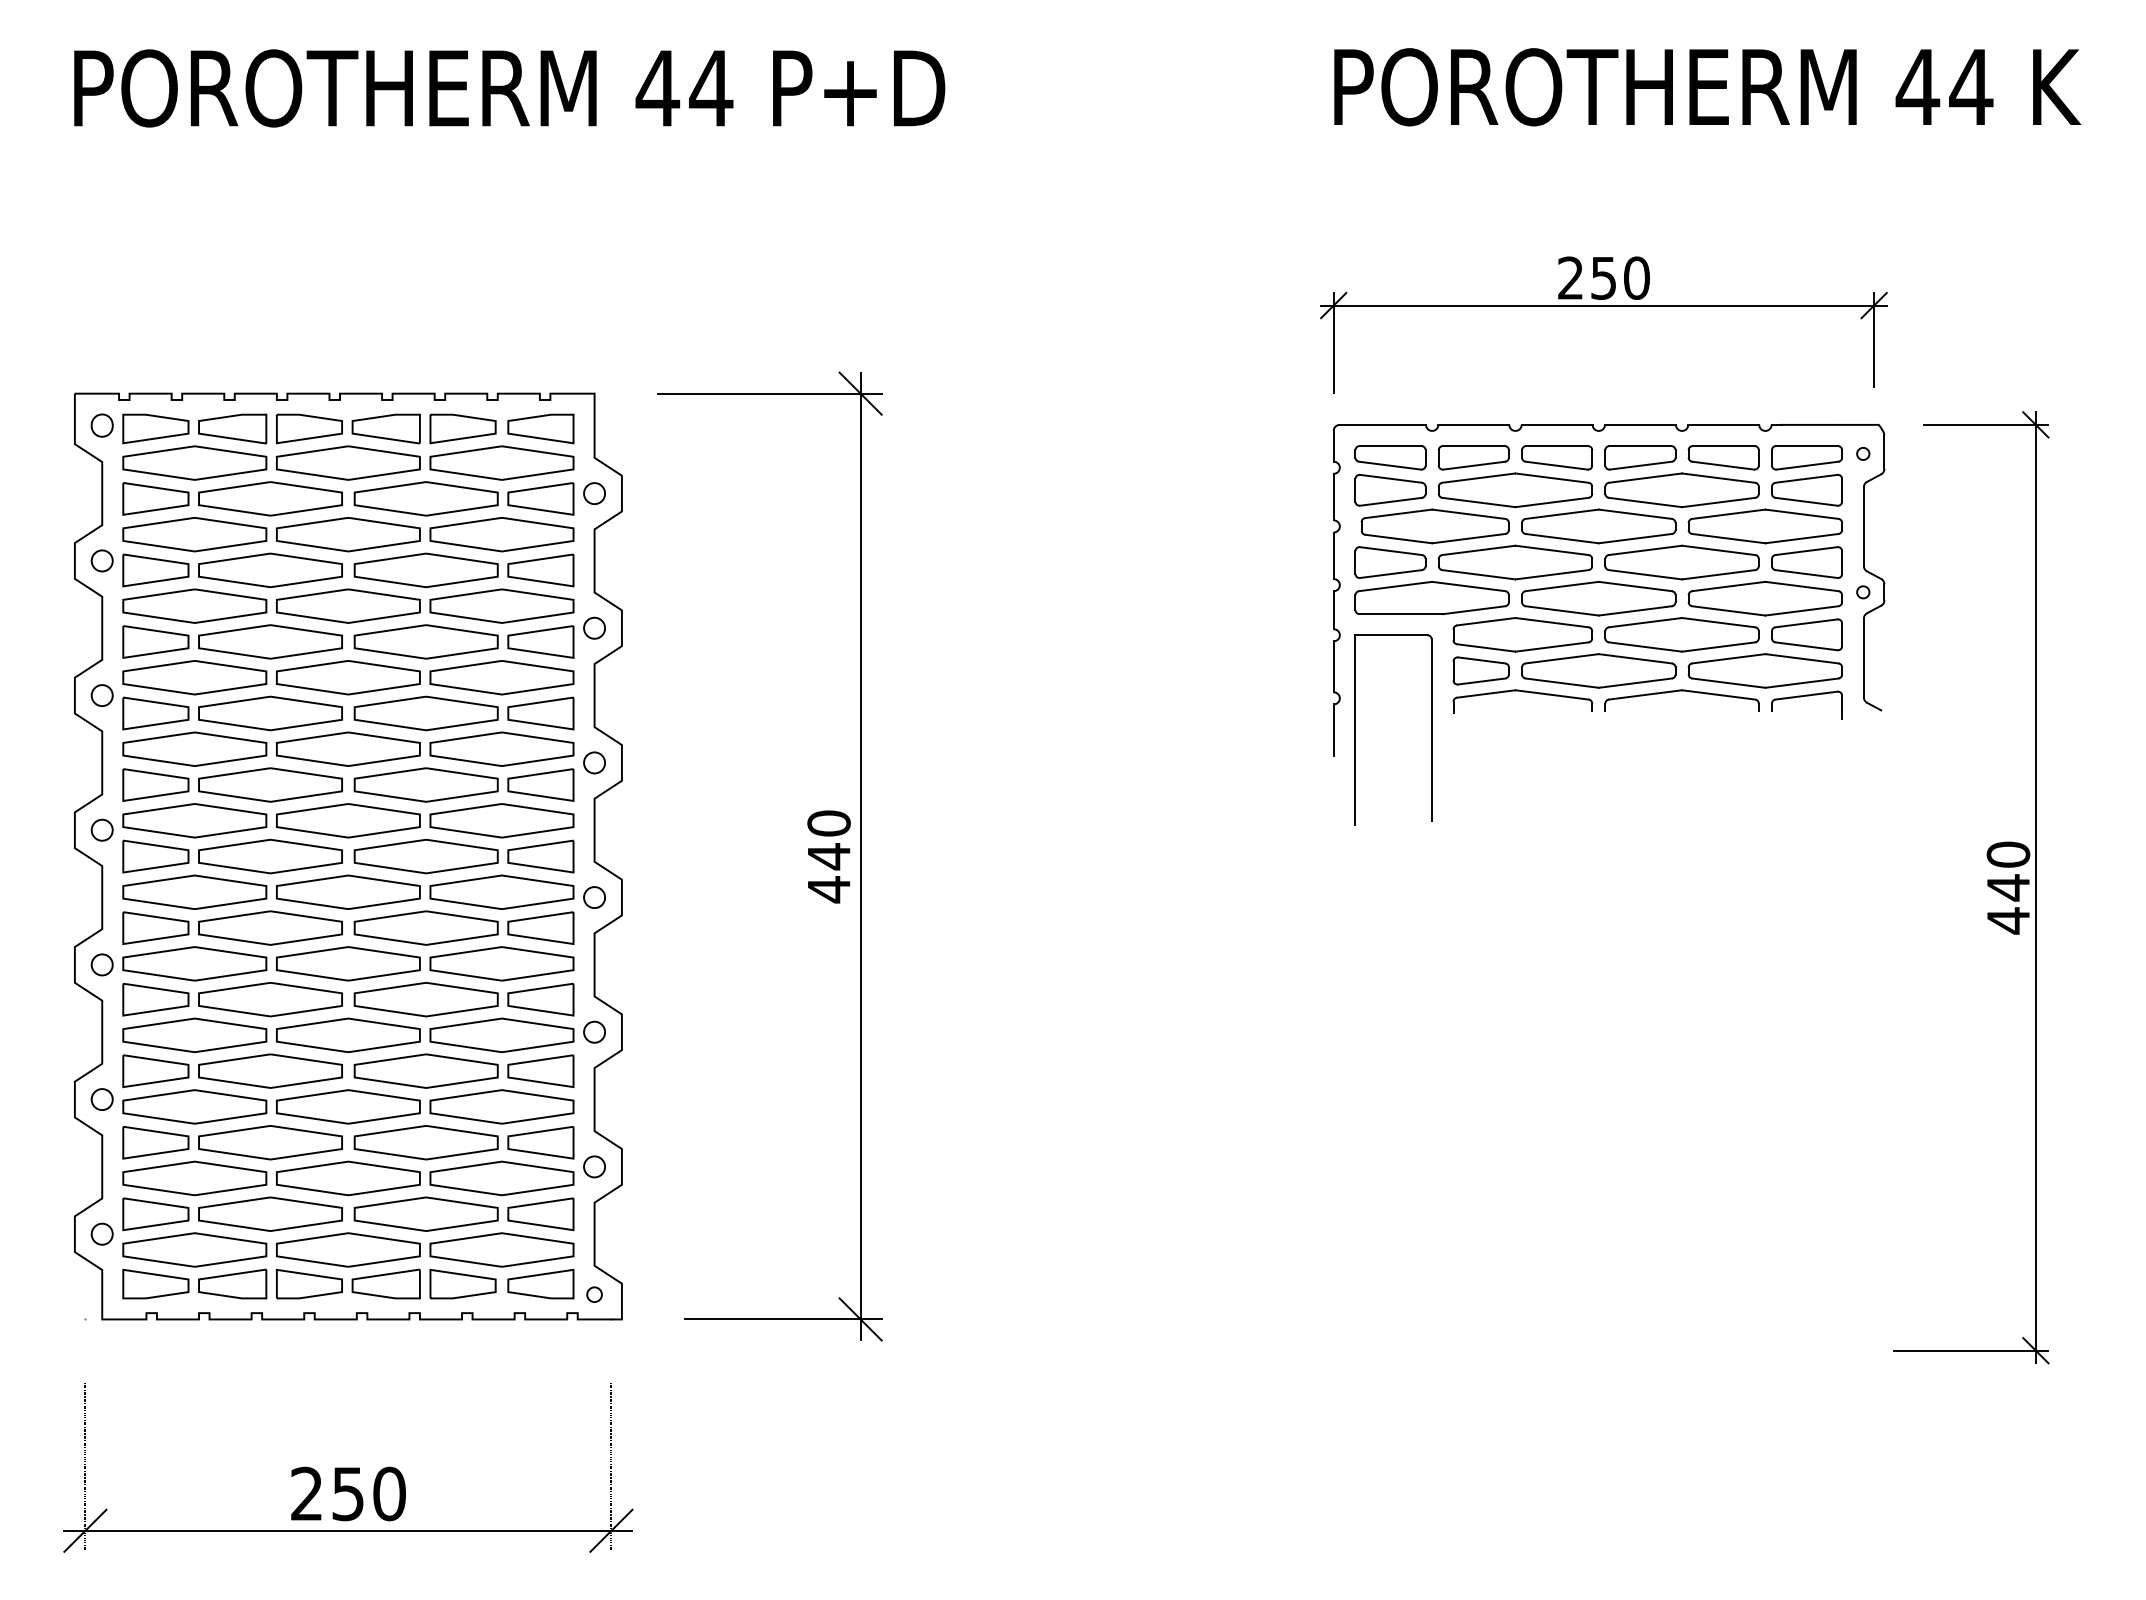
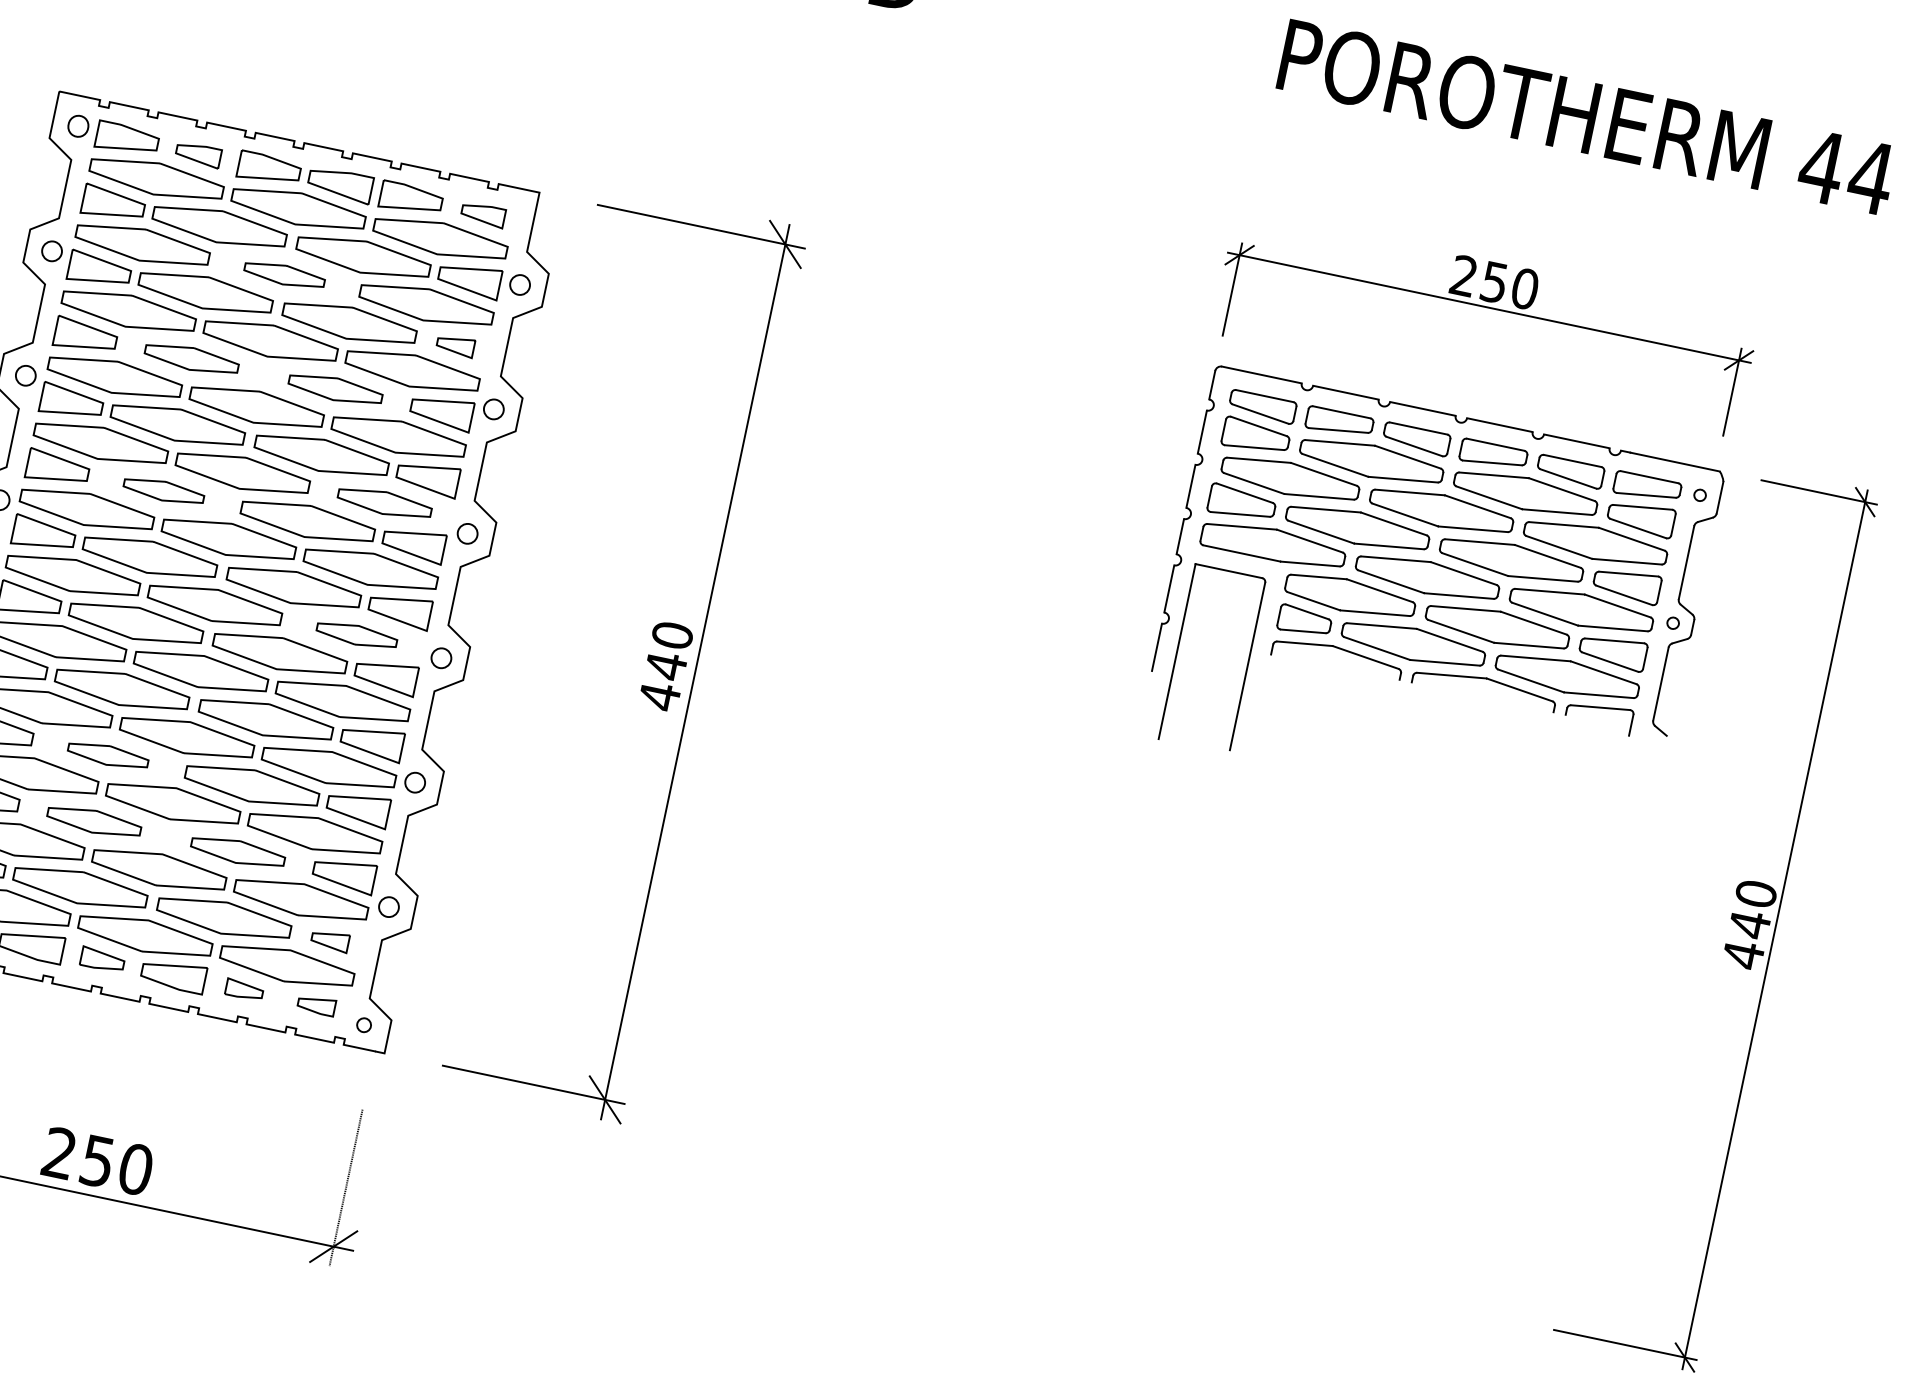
part: (232, 428) -> (198, 154), size x0.7
part: (540, 428) -> (482, 214), size x0.7
part: (348, 534) -> (284, 274), size x0.6
part: (540, 570) -> (455, 345), size x0.6
part: (270, 641) -> (191, 358), size x0.7
part: (425, 641) -> (335, 388), size x0.7
part: (501, 748) -> (384, 502), size x0.7
part: (270, 784) -> (164, 490), size x0.6
part: (501, 891) -> (356, 634), size x0.6
part: (270, 1070) -> (108, 754), size x0.6
part: (270, 1142) -> (94, 821), size x0.7
part: (425, 1142) -> (237, 851), size x0.7
part: (540, 1214) -> (329, 940), size x0.6
part: (309, 1283) -> (102, 959), size x0.7
part: (540, 1283) -> (316, 1004), size x0.6
part: (462, 1284) -> (244, 990), size x0.6

